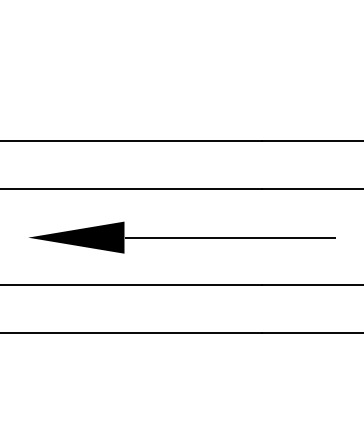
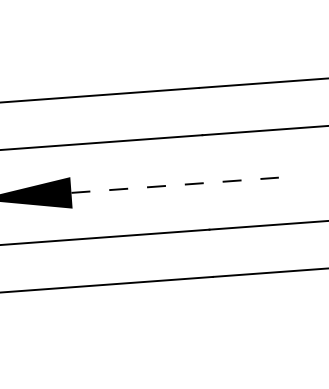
line: (230, 237) -> (175, 185), solid -> dashed

